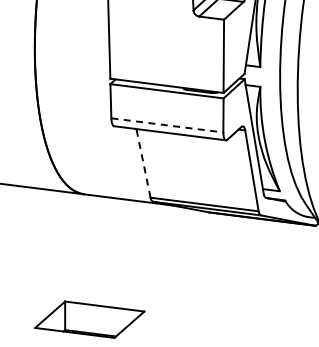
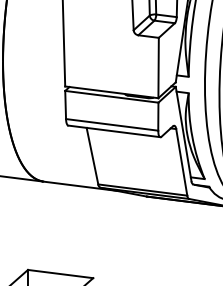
line: (167, 125) -> (112, 124), dashed -> solid
line: (143, 162) -> (92, 155), dashed -> solid

